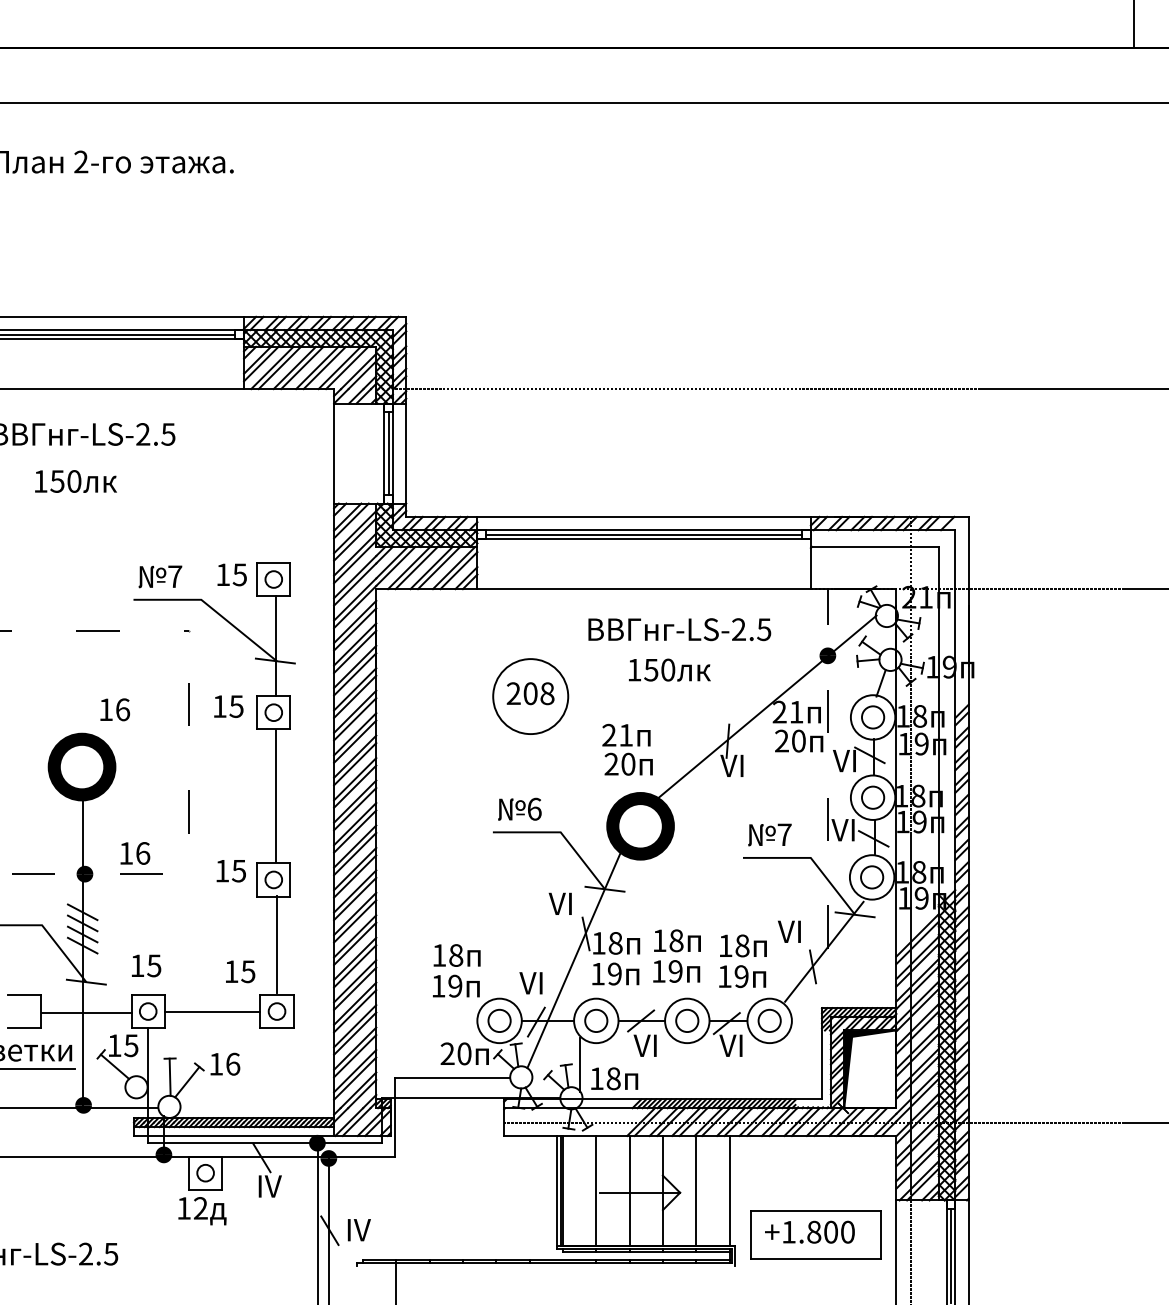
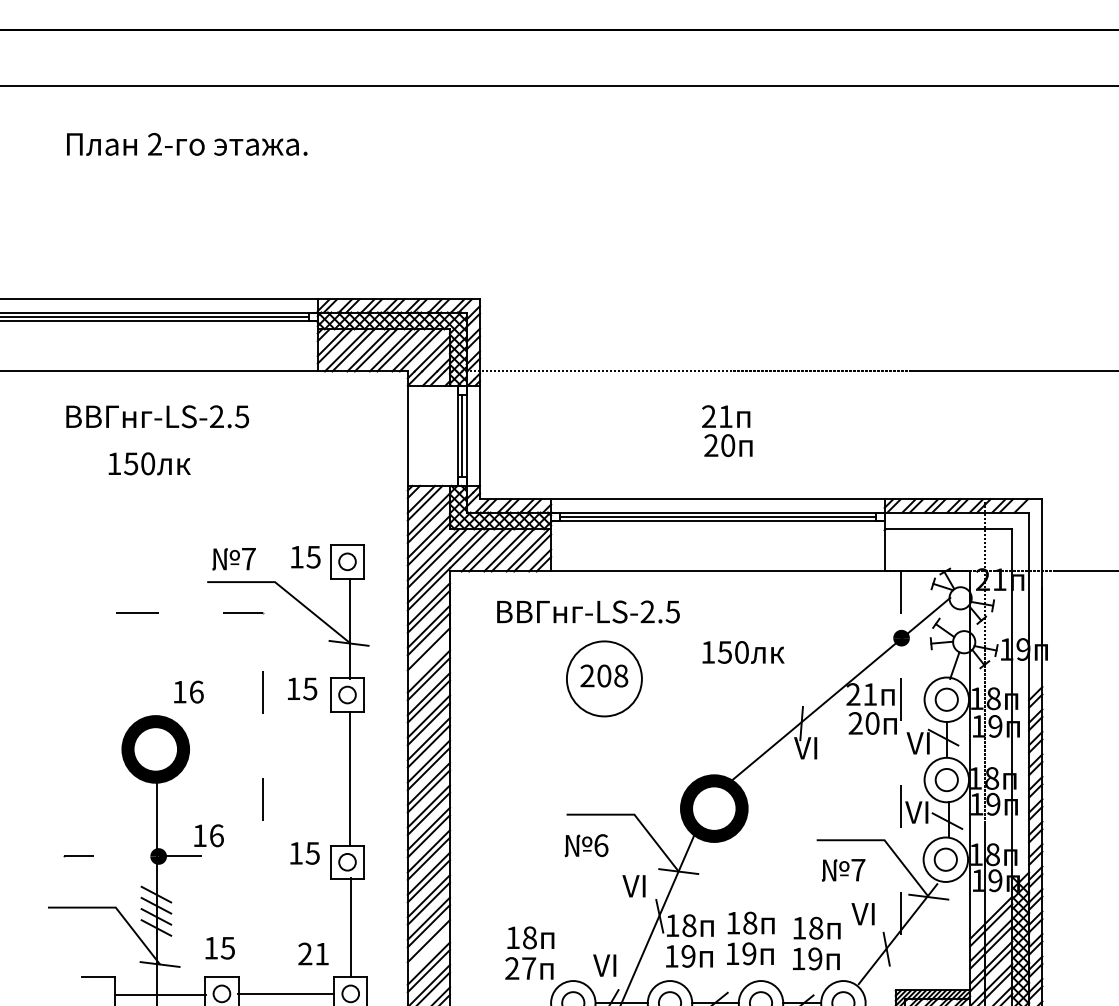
text: (679, 629) -> (588, 611), moved
line: (355, 674) -> (429, 656), removed
text: (627, 749) -> (727, 430), moved
text: (519, 808) -> (586, 844), moved
text: (769, 834) -> (843, 869), moved
line: (355, 966) -> (429, 948), removed
text: (239, 971) -> (313, 953), 15 -> 21
text: (446, 985) -> (520, 967), 19 -> 27

